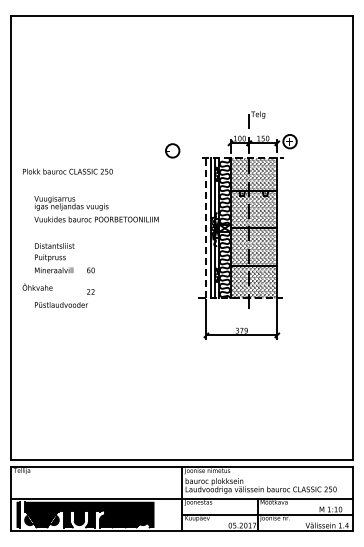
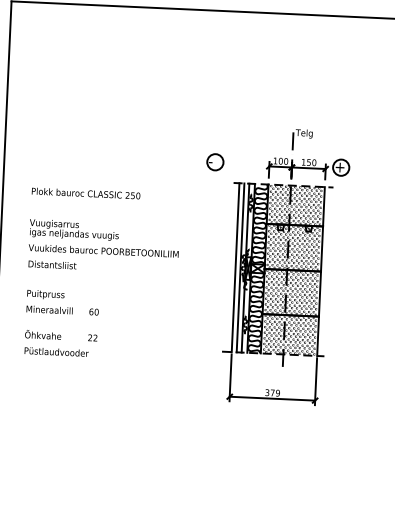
part: (172, 150) -> (215, 161), moved
text: (67, 171) -> (85, 193), moved
line: (206, 227) -> (235, 266), dashed -> solid
text: (54, 245) -> (52, 264), moved
text: (37, 286) -> (43, 333), moved

